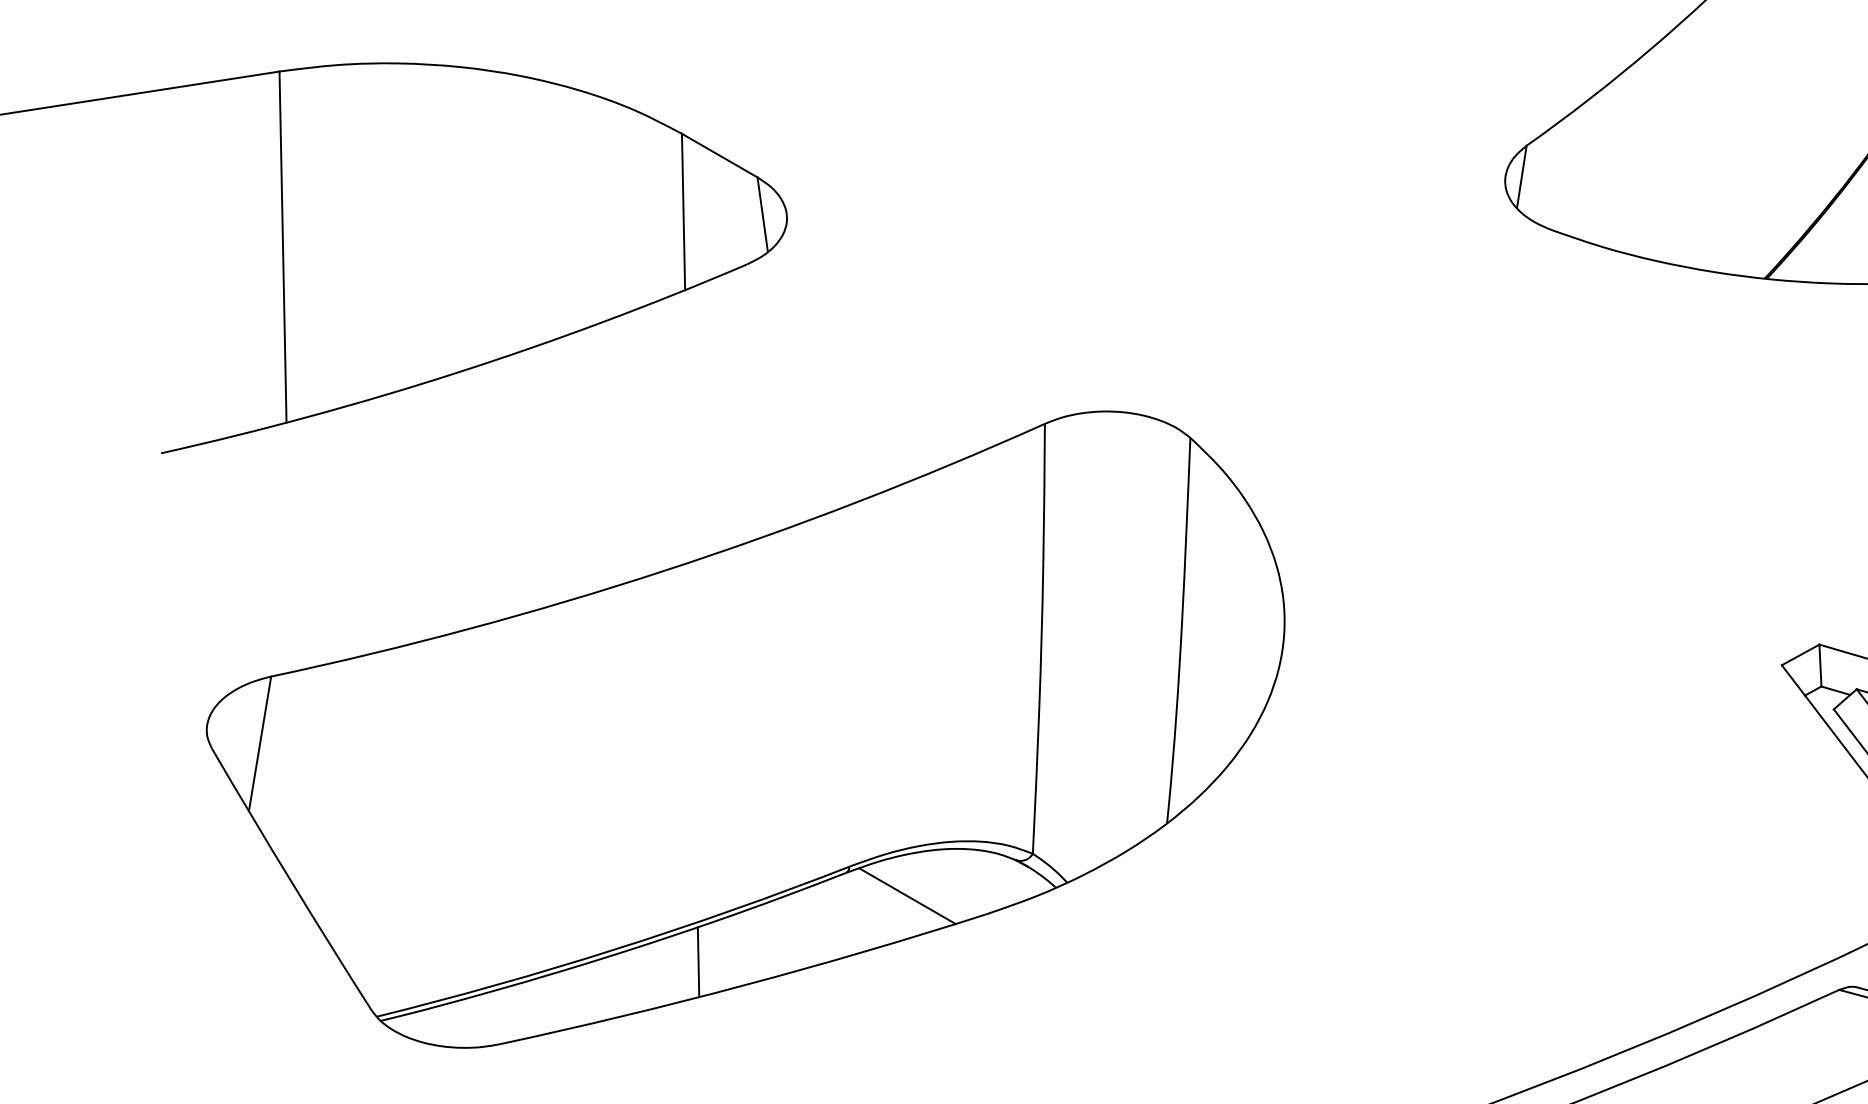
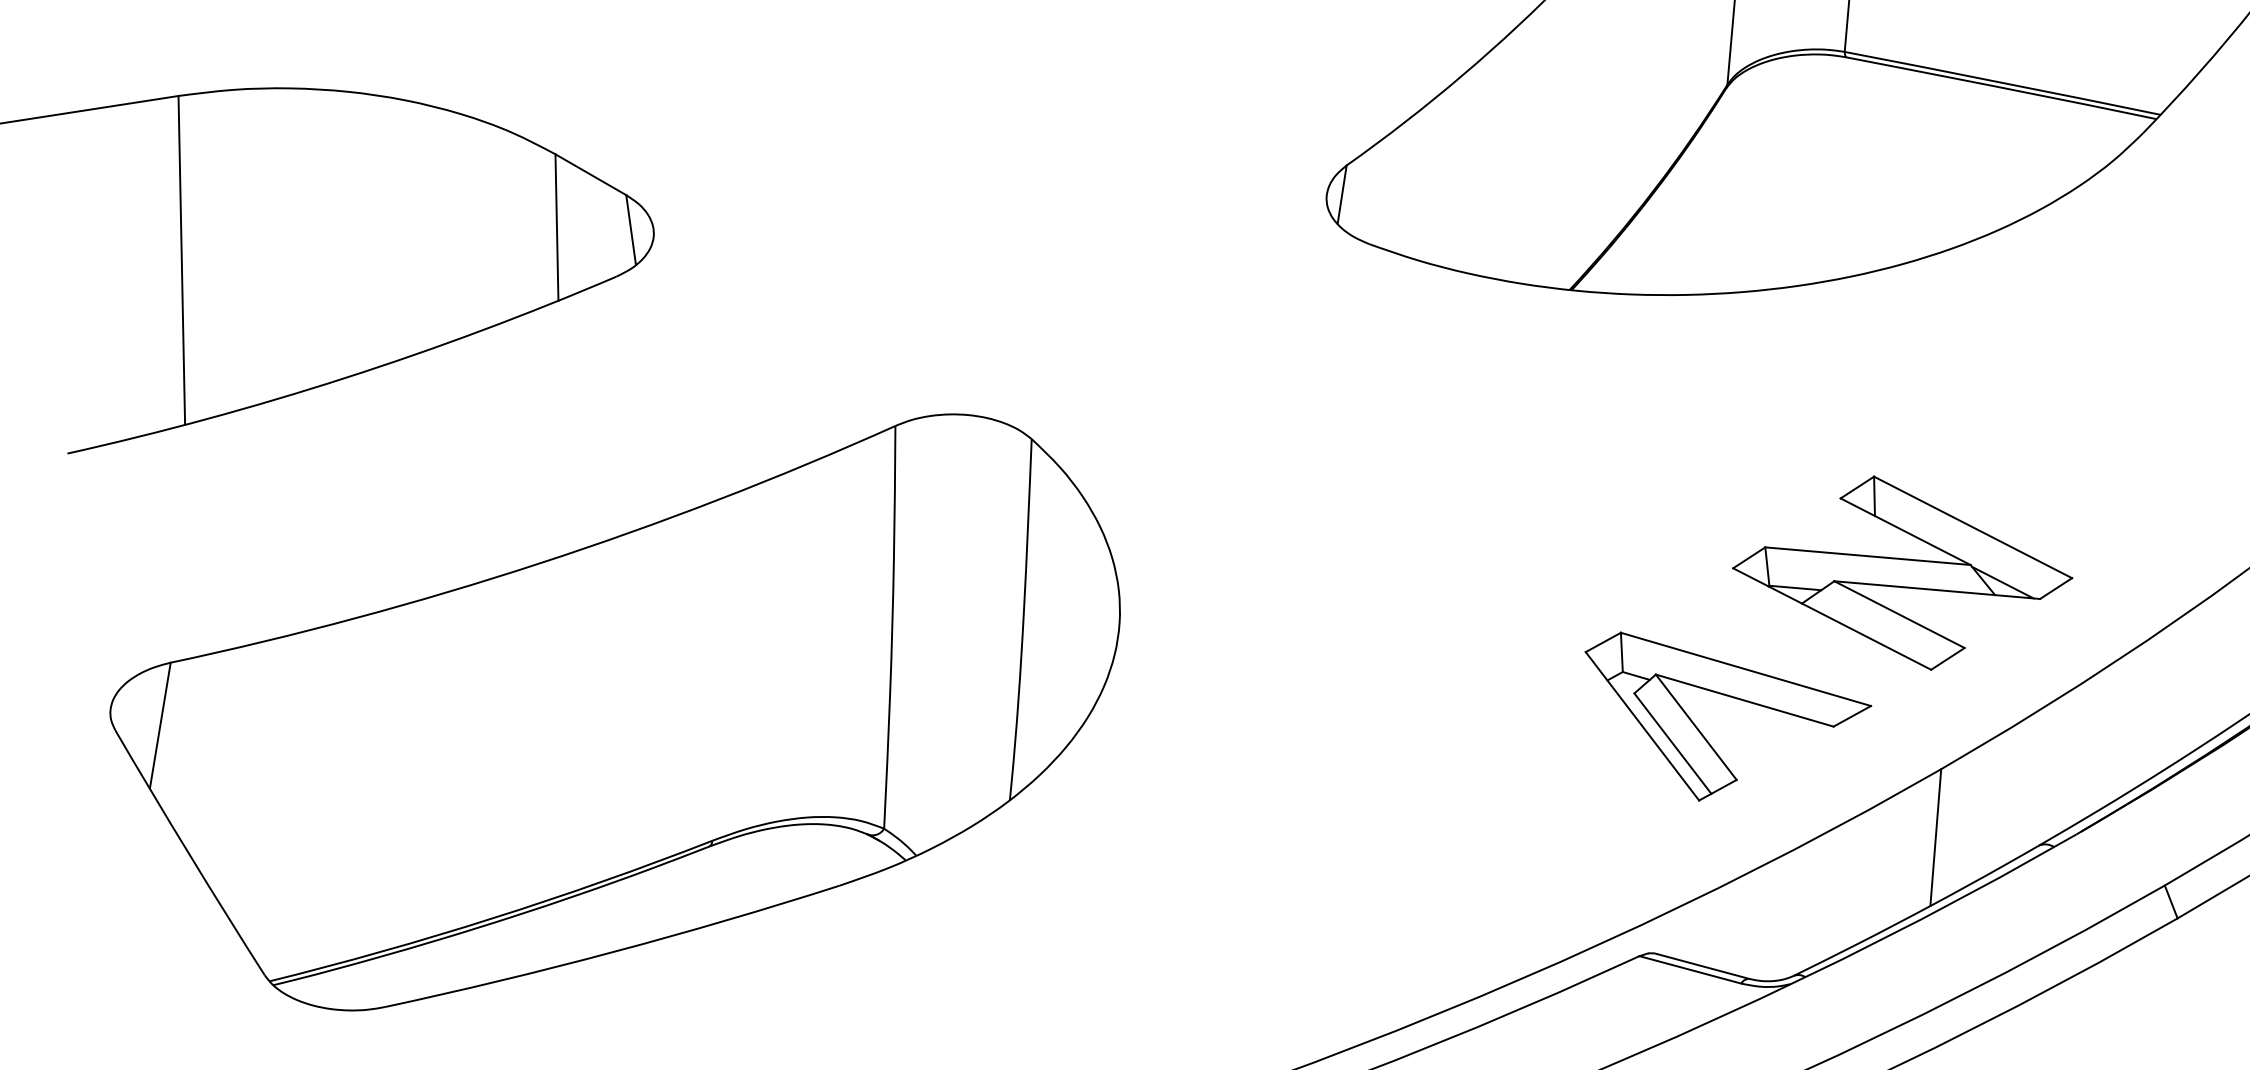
line: (907, 896) -> (766, 868), removed
line: (697, 961) -> (570, 929), removed

